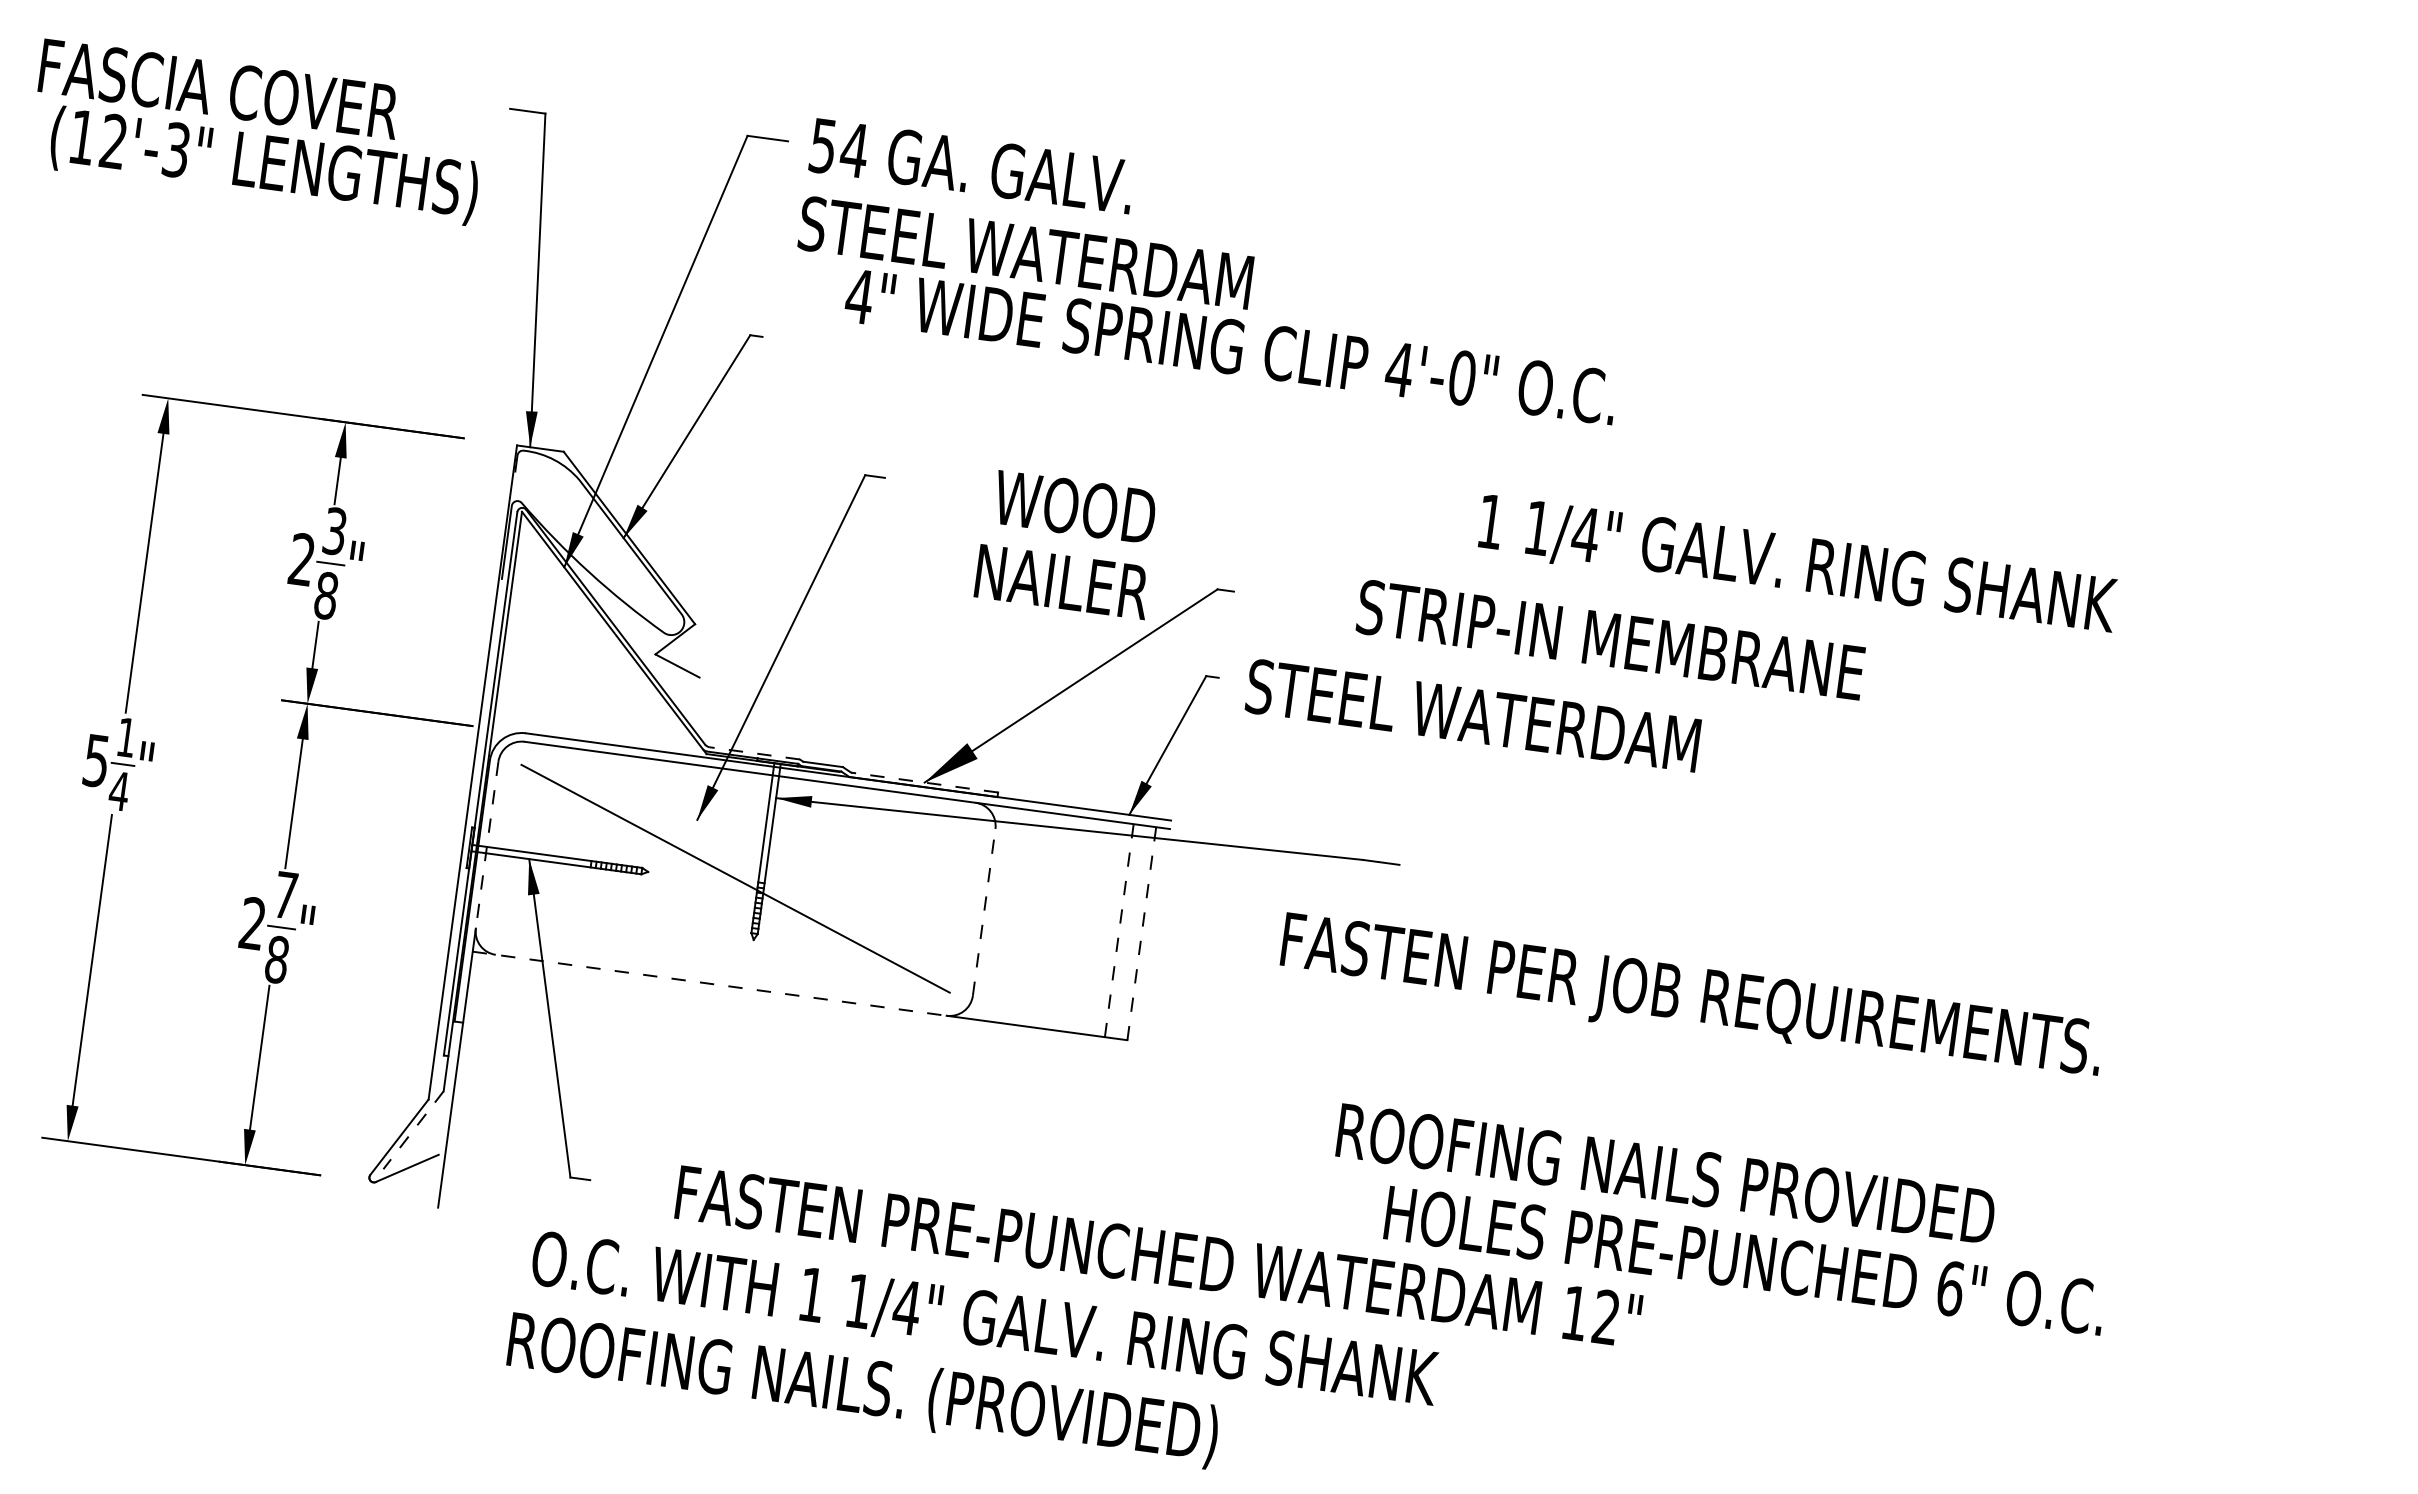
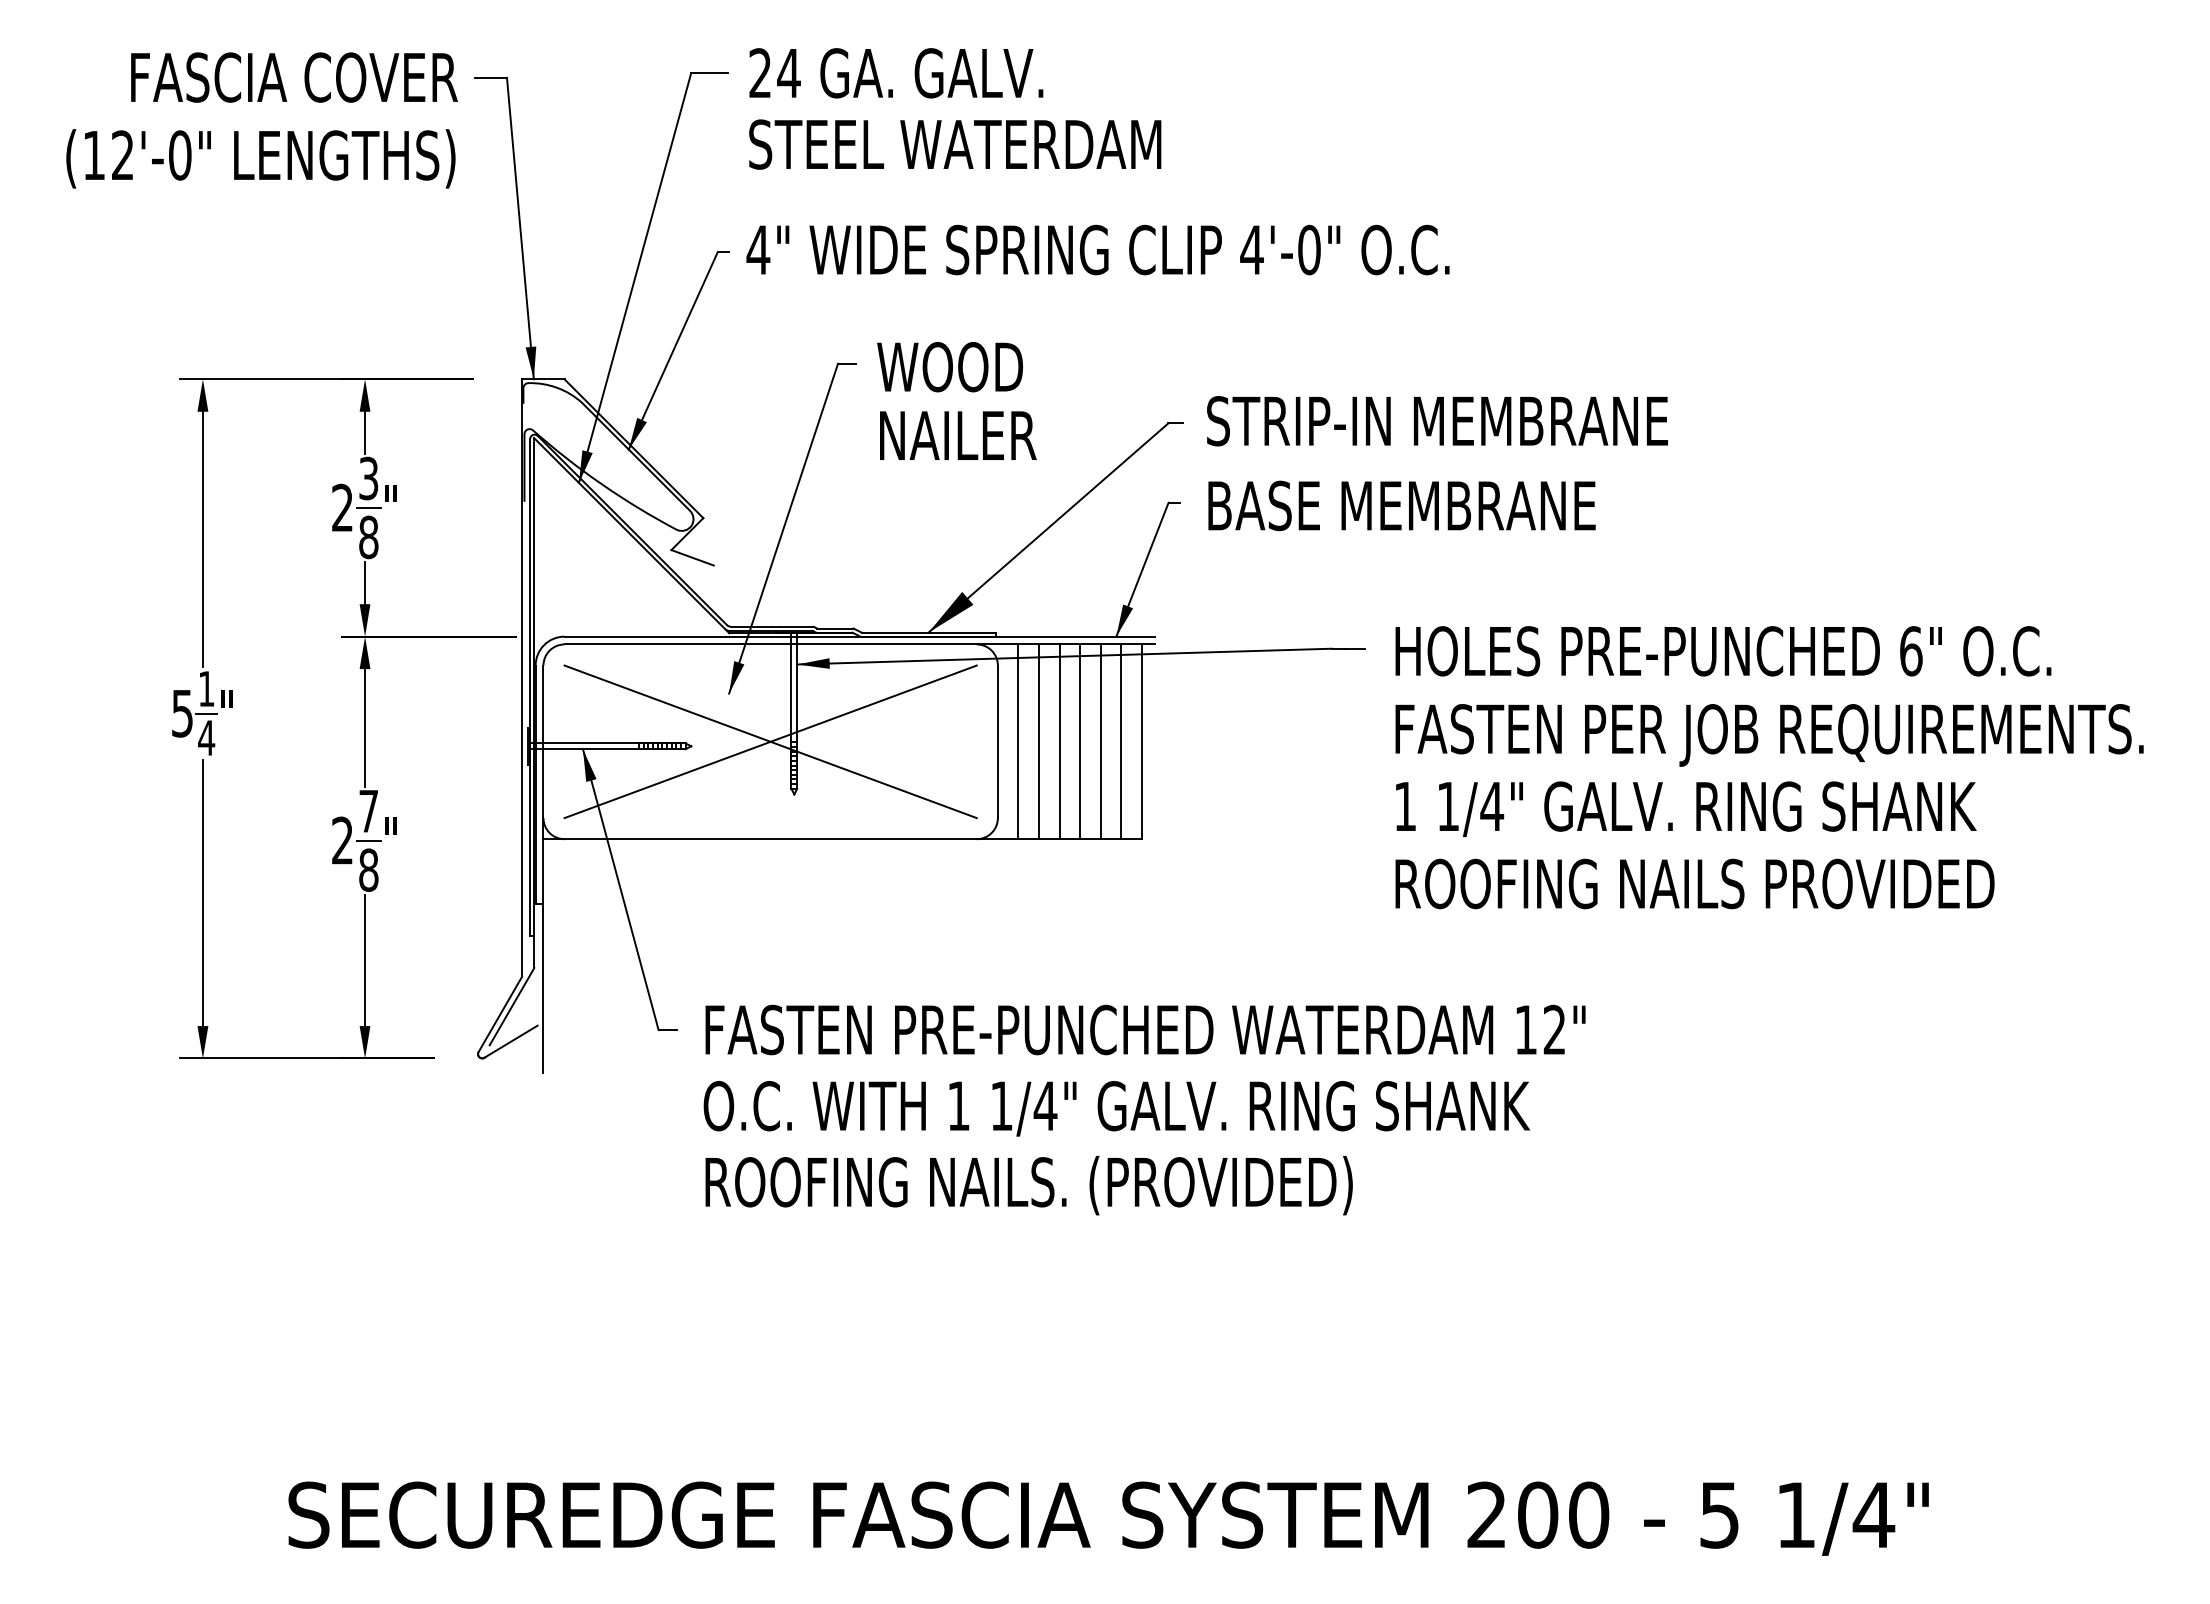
text: (219, 89) -> (294, 77), moved
text: (822, 146) -> (759, 73), 54 -> 24
text: (176, 150) -> (180, 155), (12'-3" -> (12'-0"
text: (1230, 346) -> (1097, 249), moved
text: (1074, 507) -> (949, 367), moved
text: (1797, 566) -> (1686, 809), moved
text: (1062, 581) -> (958, 435), moved
text: (1610, 640) -> (1437, 421), moved
text: (1473, 715) -> (1413, 505), STEEL WATERDAM -> BASE MEMBRANE
line: (754, 752) -> (772, 626), dashed -> solid
line: (924, 782) -> (928, 632), dashed -> solid
line: (487, 845) -> (543, 742), dashed -> solid
line: (735, 878) -> (770, 741), added
line: (983, 911) -> (997, 741), dashed -> solid
line: (1006, 915) -> (1018, 741), added
line: (1029, 918) -> (1039, 741), added
line: (1051, 921) -> (1059, 741), added
line: (1074, 924) -> (1080, 741), added
line: (1096, 927) -> (1100, 741), added
line: (1119, 930) -> (1121, 741), dashed -> solid
line: (1142, 934) -> (1142, 742), dashed -> solid
line: (710, 984) -> (760, 839), dashed -> solid
text: (1691, 1000) -> (1769, 735), moved
line: (414, 1130) -> (512, 1006), dashed -> solid
text: (1665, 1173) -> (1694, 883), moved
text: (1158, 1256) -> (1145, 1029), moved
text: (1745, 1261) -> (1723, 651), moved
text: (984, 1320) -> (1116, 1108), moved
text: (862, 1390) -> (1028, 1185), moved

